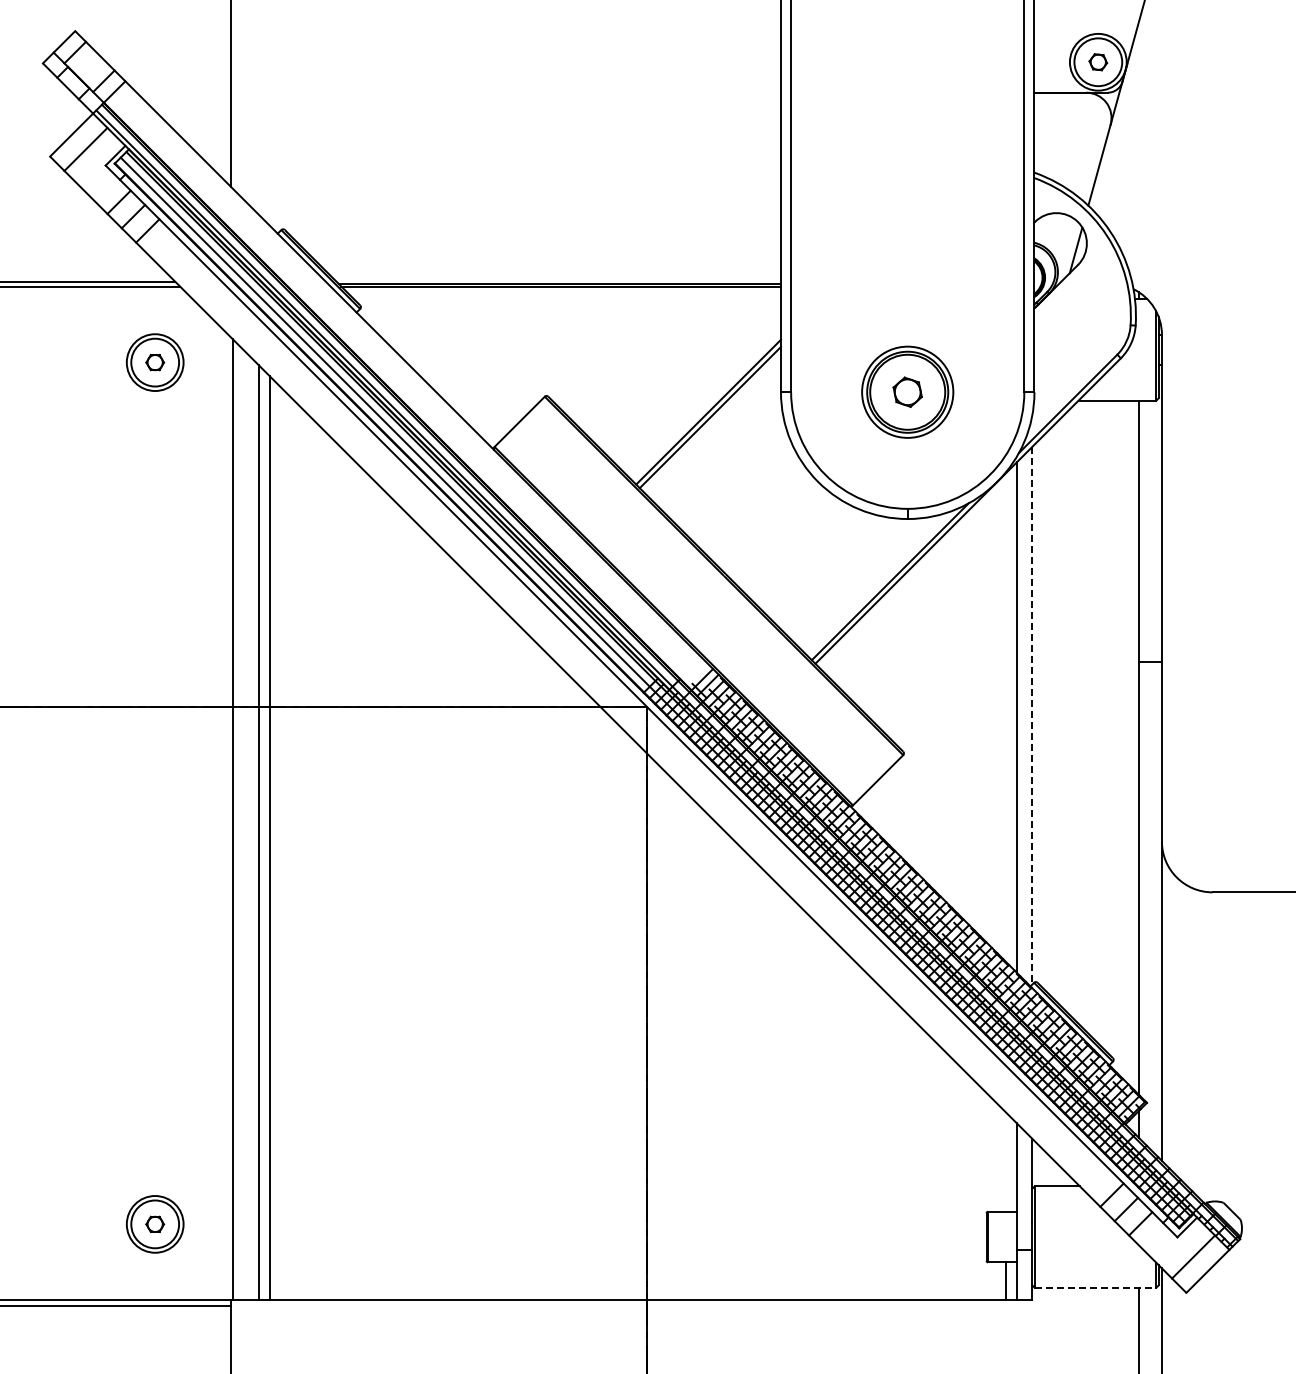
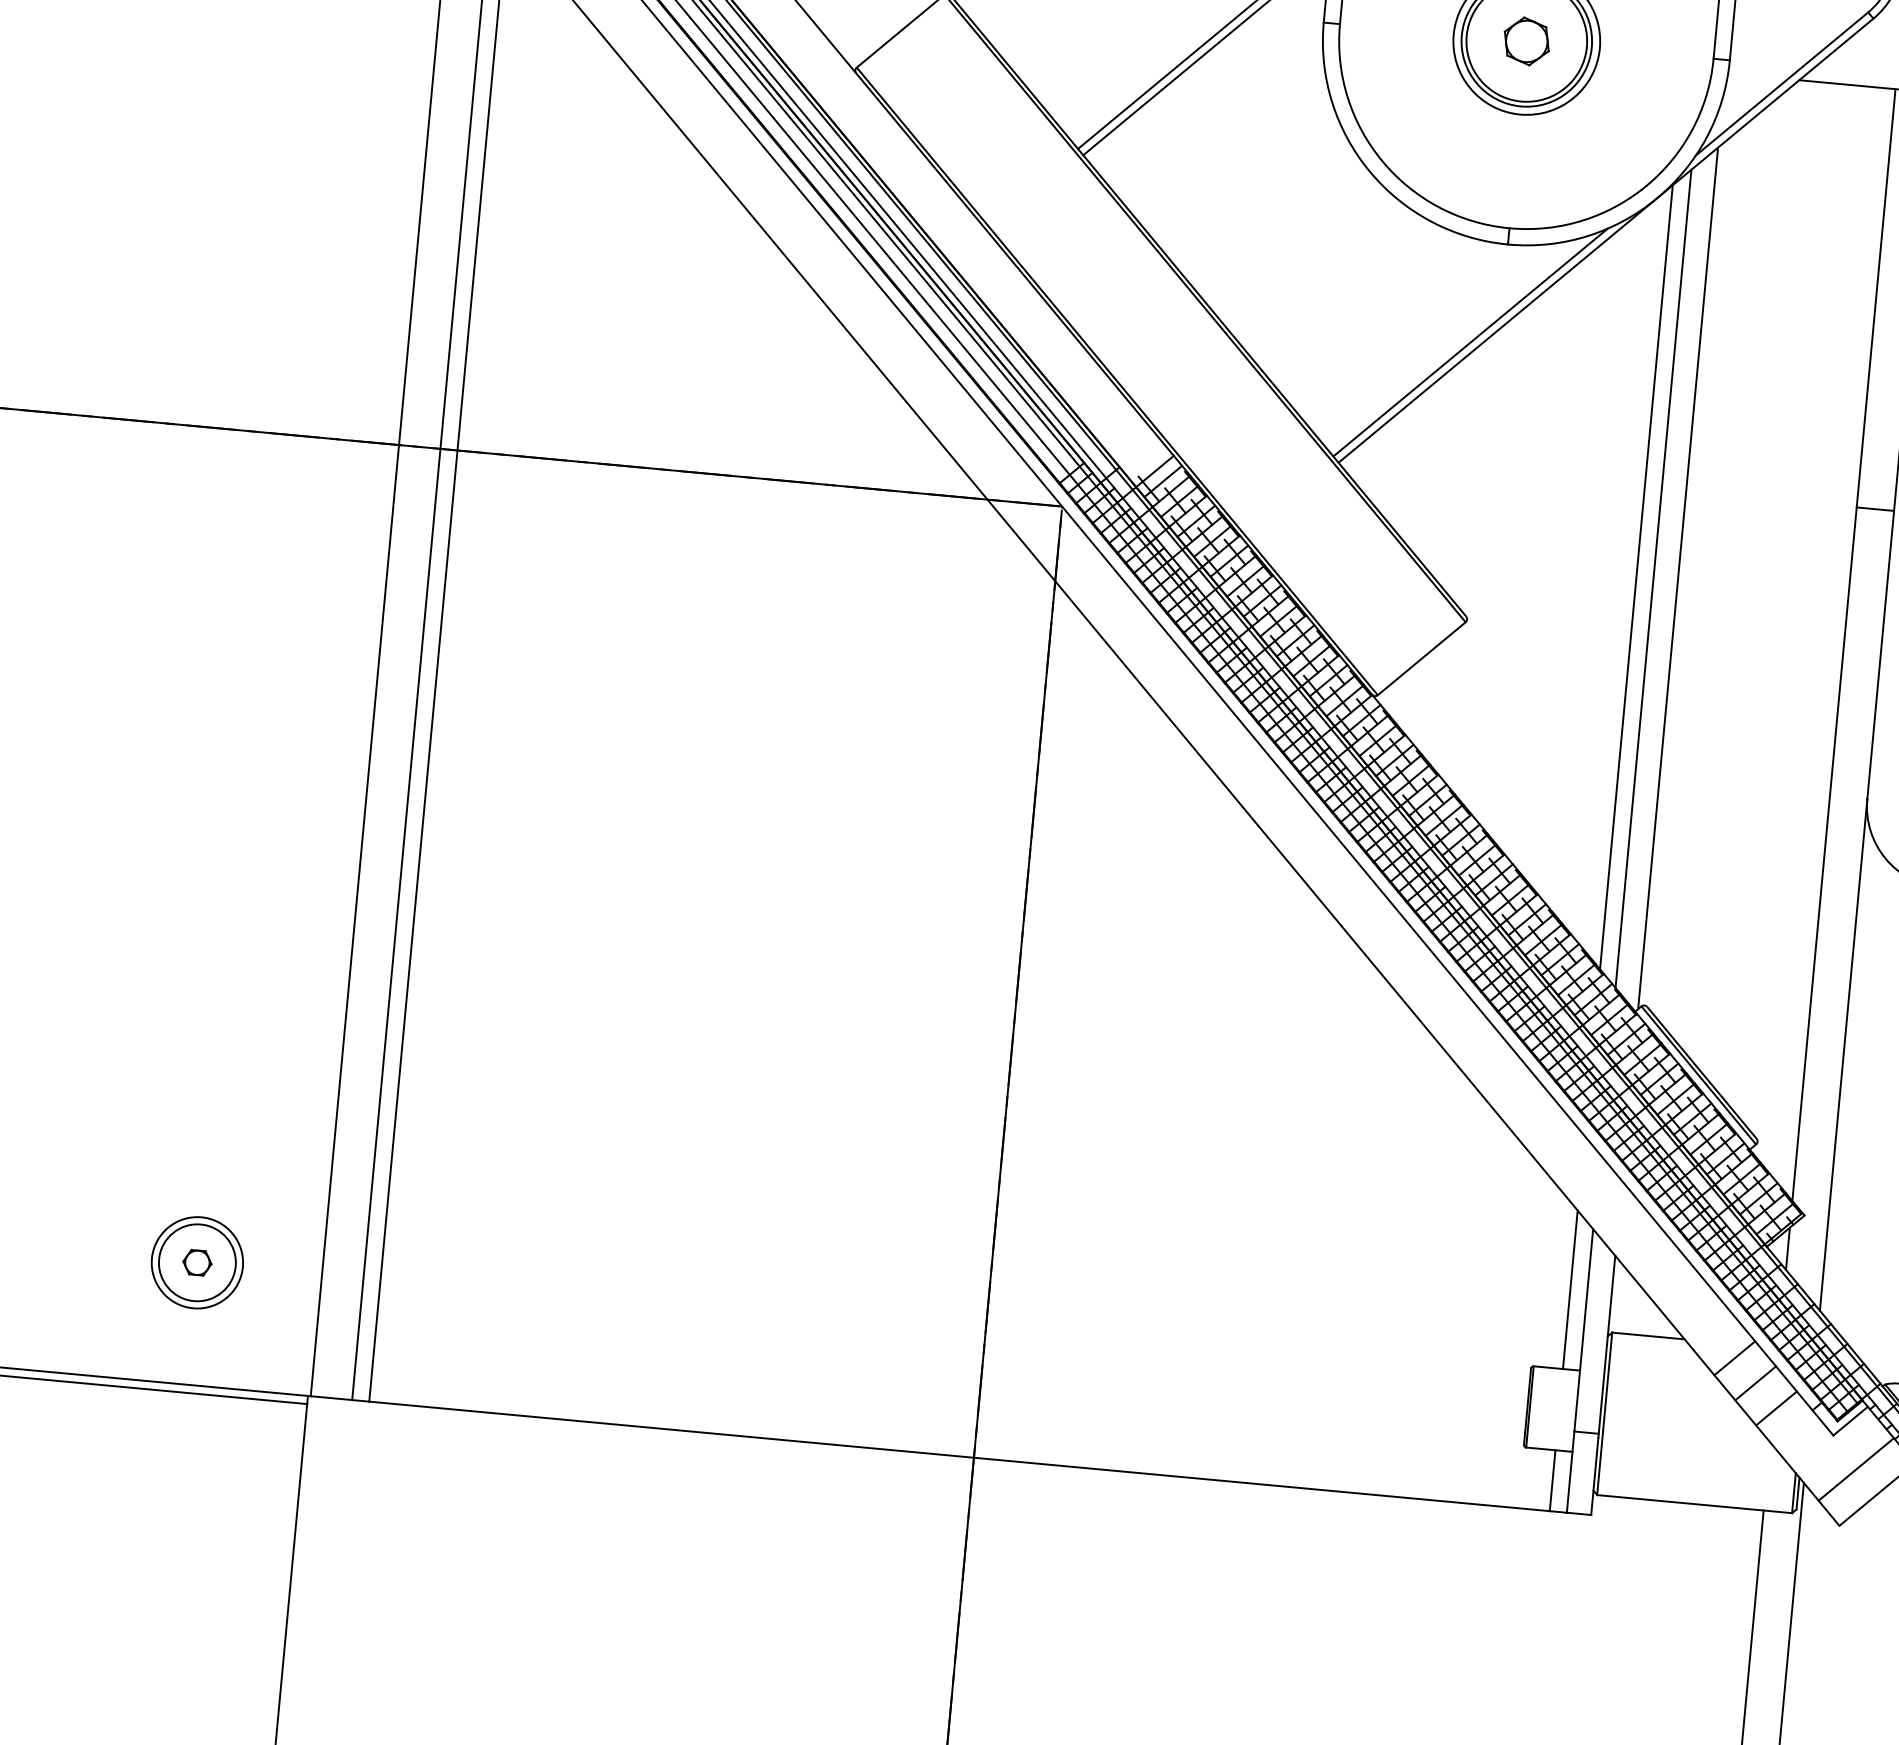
line: (1032, 715) -> (1678, 577), dashed -> solid
line: (1006, 717) -> (1636, 577), added
line: (1006, 1161) -> (1570, 1288), added
line: (1095, 1287) -> (1694, 1503), dashed -> solid

